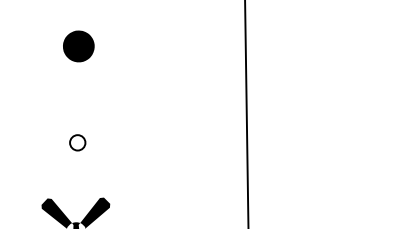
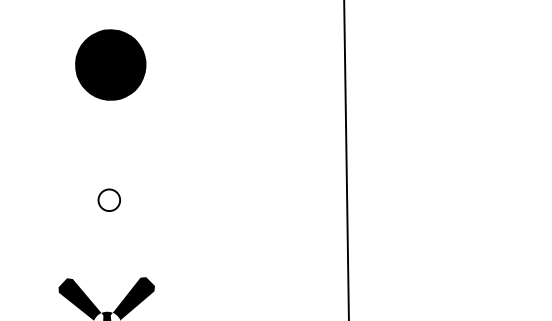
part: (78, 46) -> (110, 64), size x1.6

